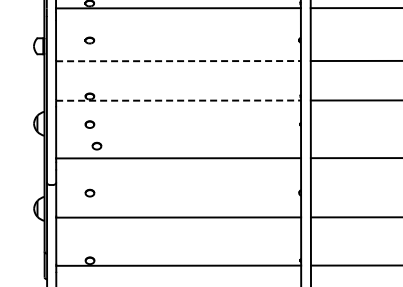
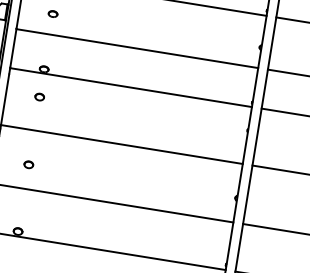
line: (179, 61) -> (138, 49), dashed -> solid
line: (179, 100) -> (132, 87), dashed -> solid
part: (96, 145) -> (42, 118), removed

